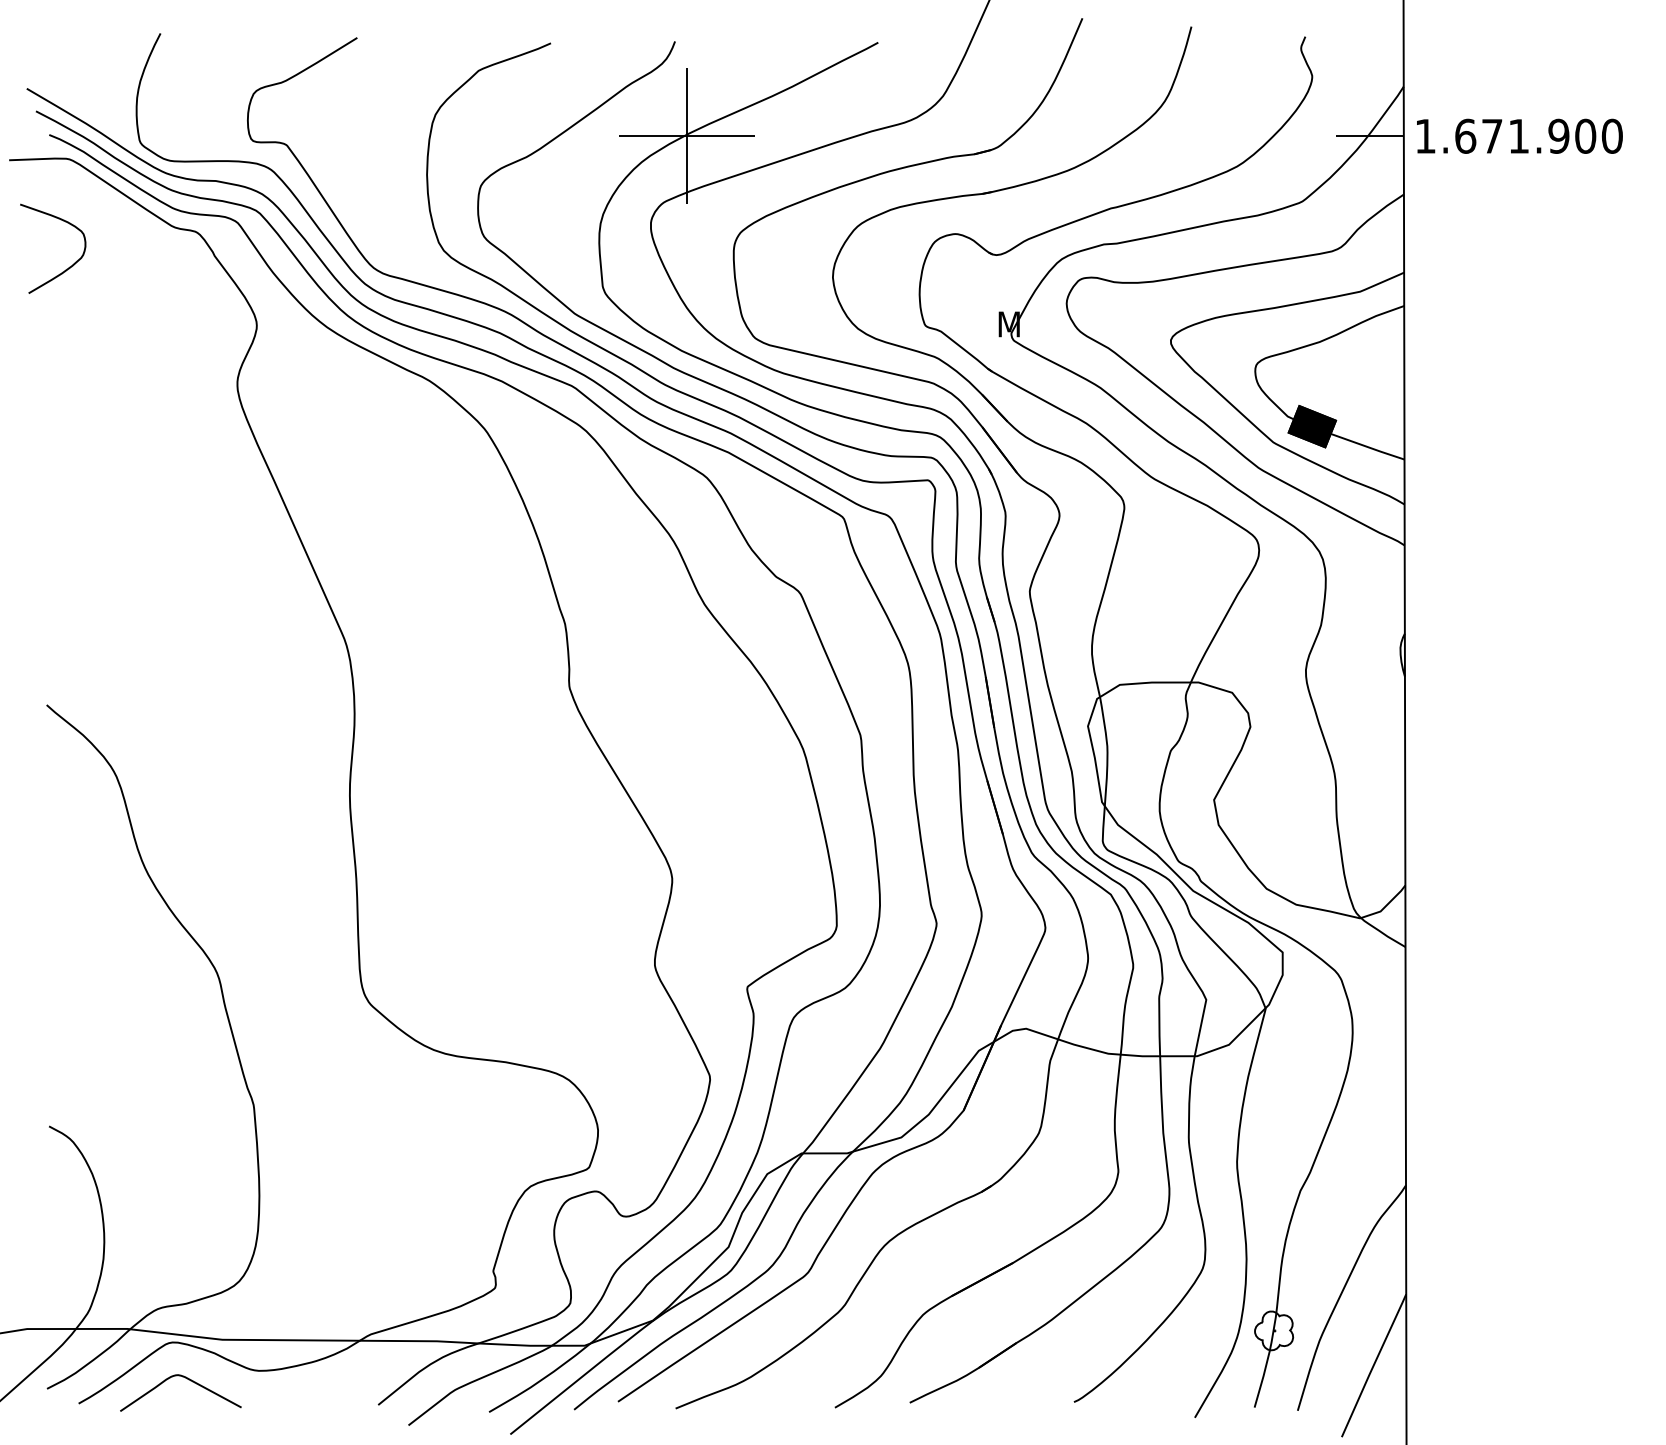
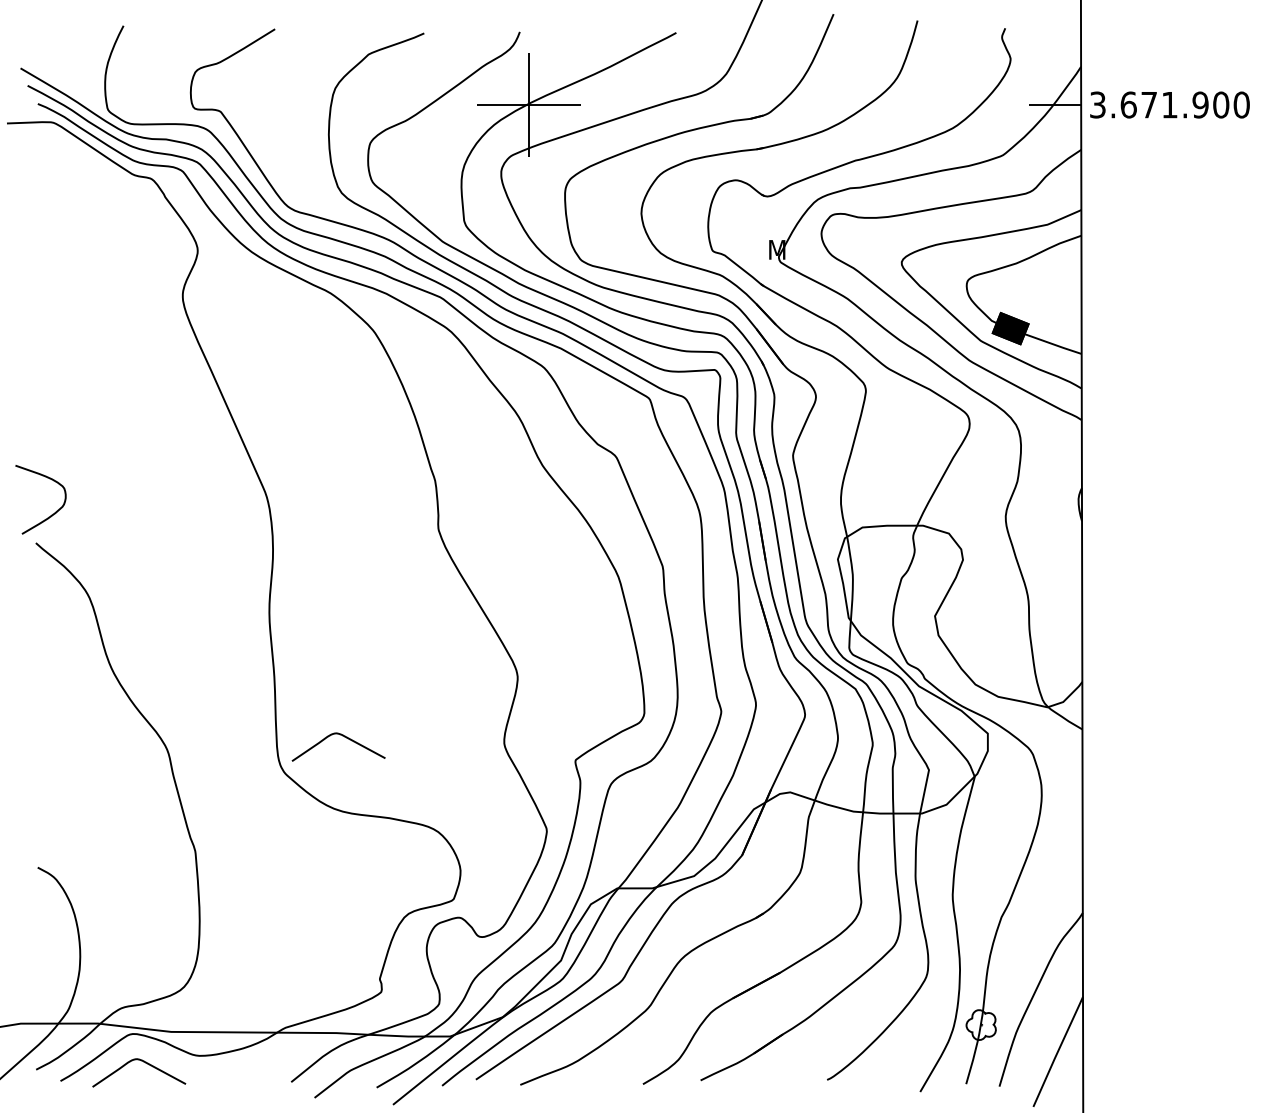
text: (1425, 135) -> (1097, 104), 1.671.900 -> 3.671.900
curve: (69, 266) -> (53, 513), moved
curve: (446, 956) -> (343, 736), added

